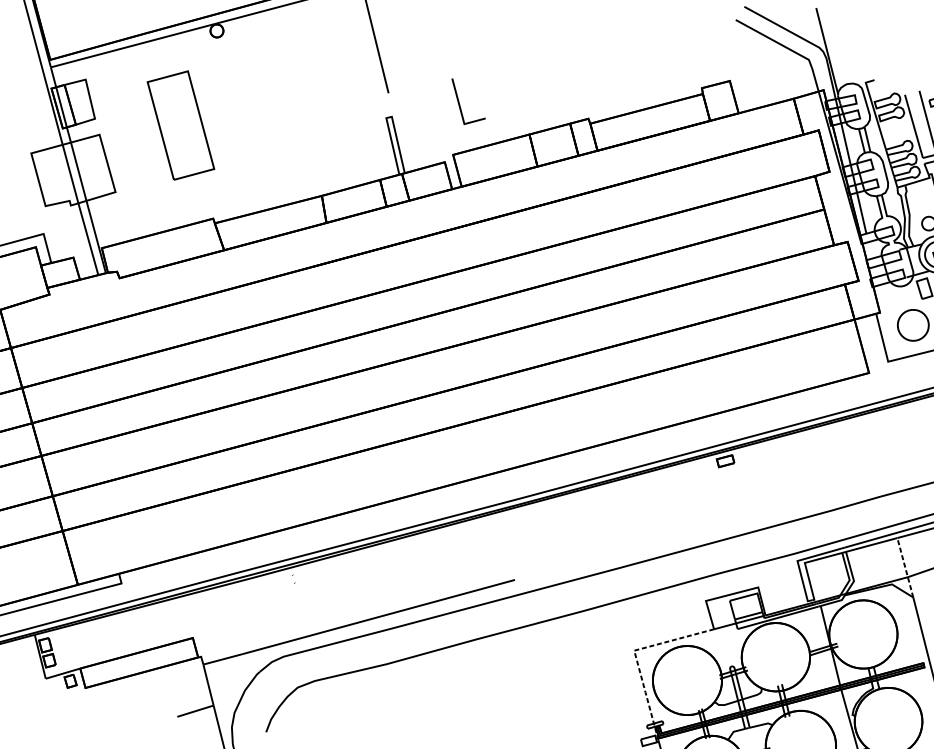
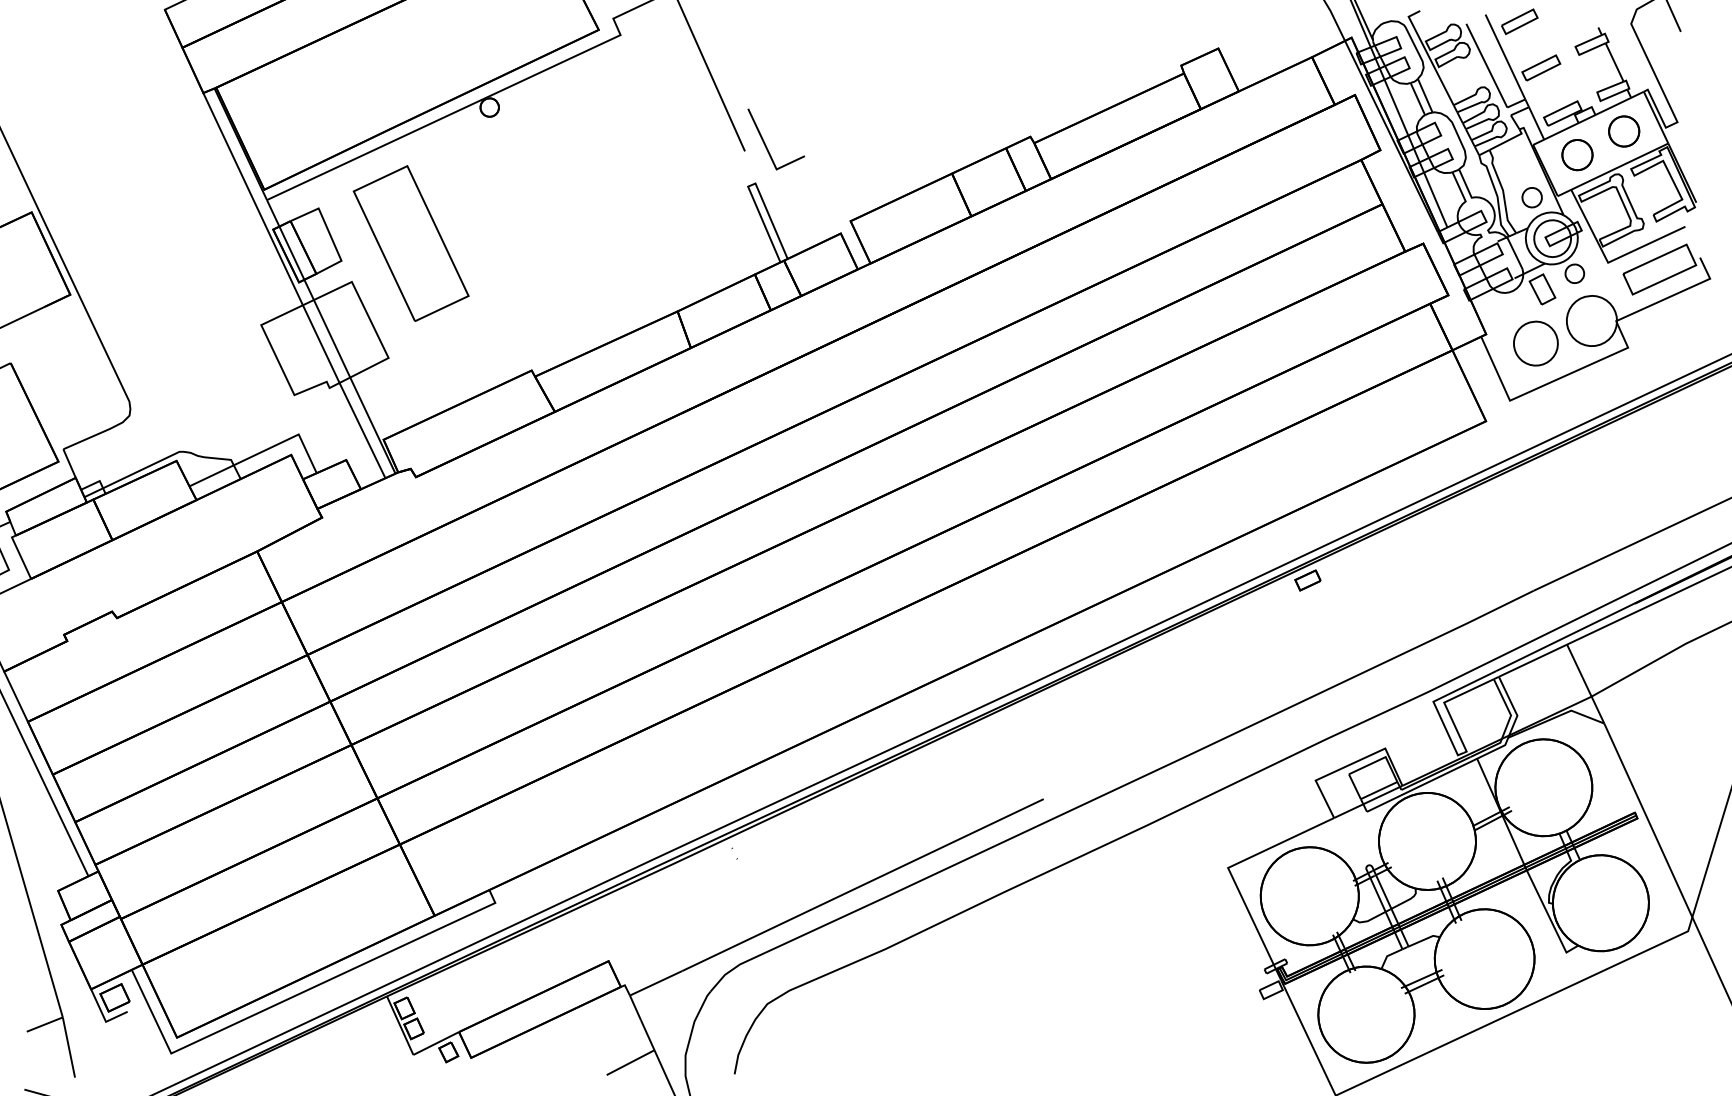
line: (459, 104) -> (765, 143), moved
part: (180, 125) -> (410, 243), moved
line: (905, 568) -> (1585, 684), dashed -> solid
line: (634, 653) -> (1229, 871), dashed -> solid

